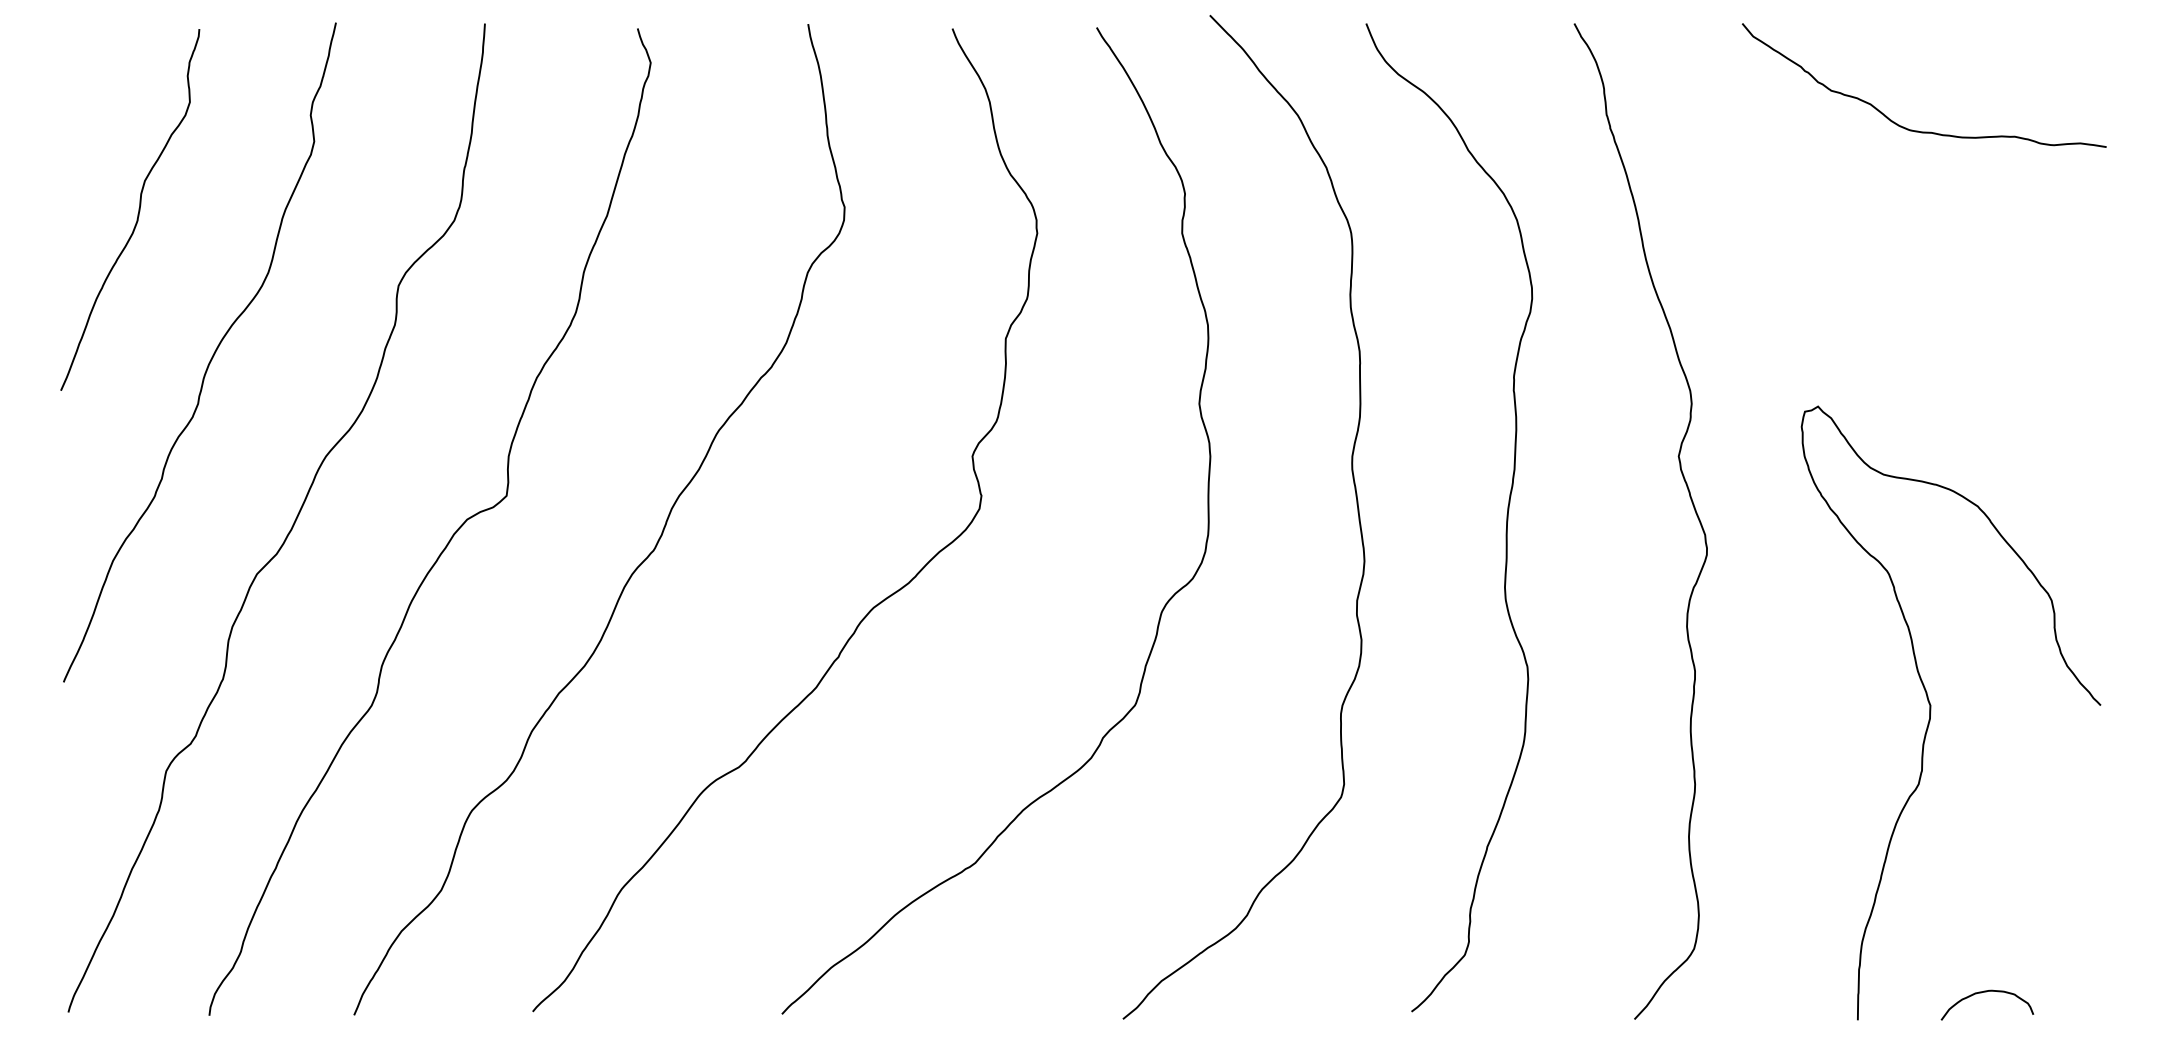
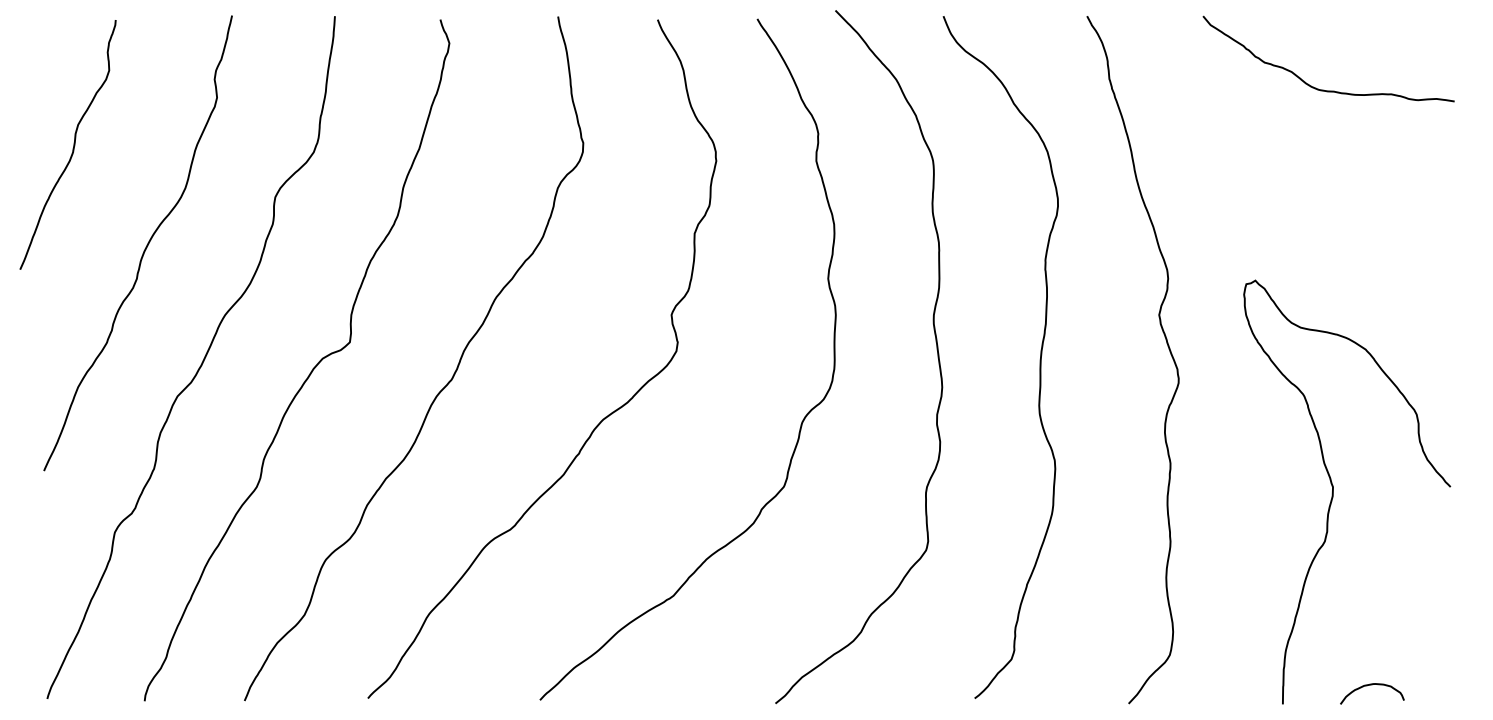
curve: (138, 209) -> (73, 144), moved

